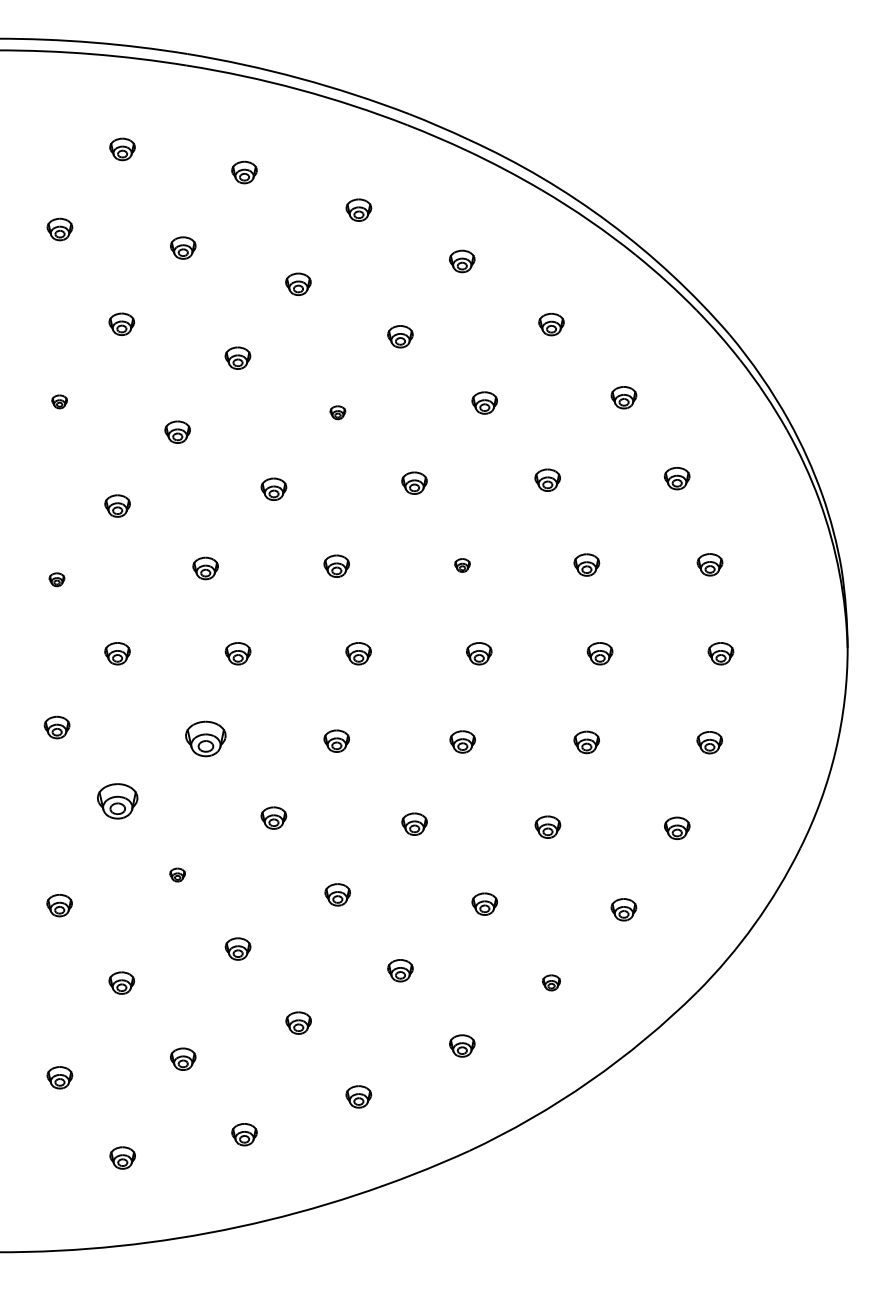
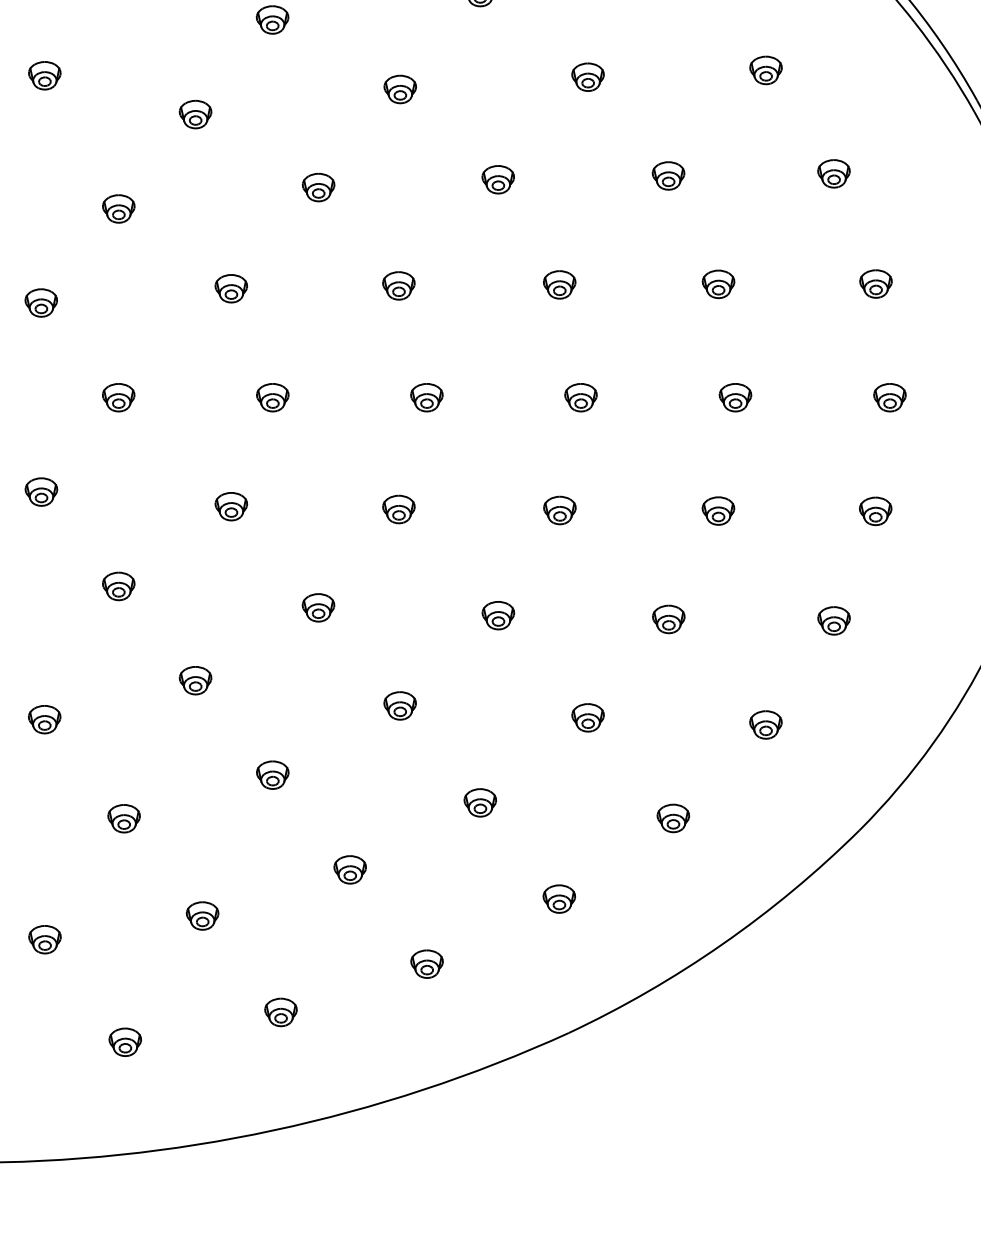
part: (59, 401) -> (44, 75), size x1.67
part: (337, 412) -> (399, 89), size x1.67
part: (462, 565) -> (559, 284), size x1.67
part: (56, 579) -> (40, 302), size x1.67
part: (205, 738) -> (231, 506), size x0.62
part: (117, 801) -> (118, 586), size x0.62
part: (177, 874) -> (195, 679), size x1.67
part: (551, 982) -> (673, 817), size x1.43

